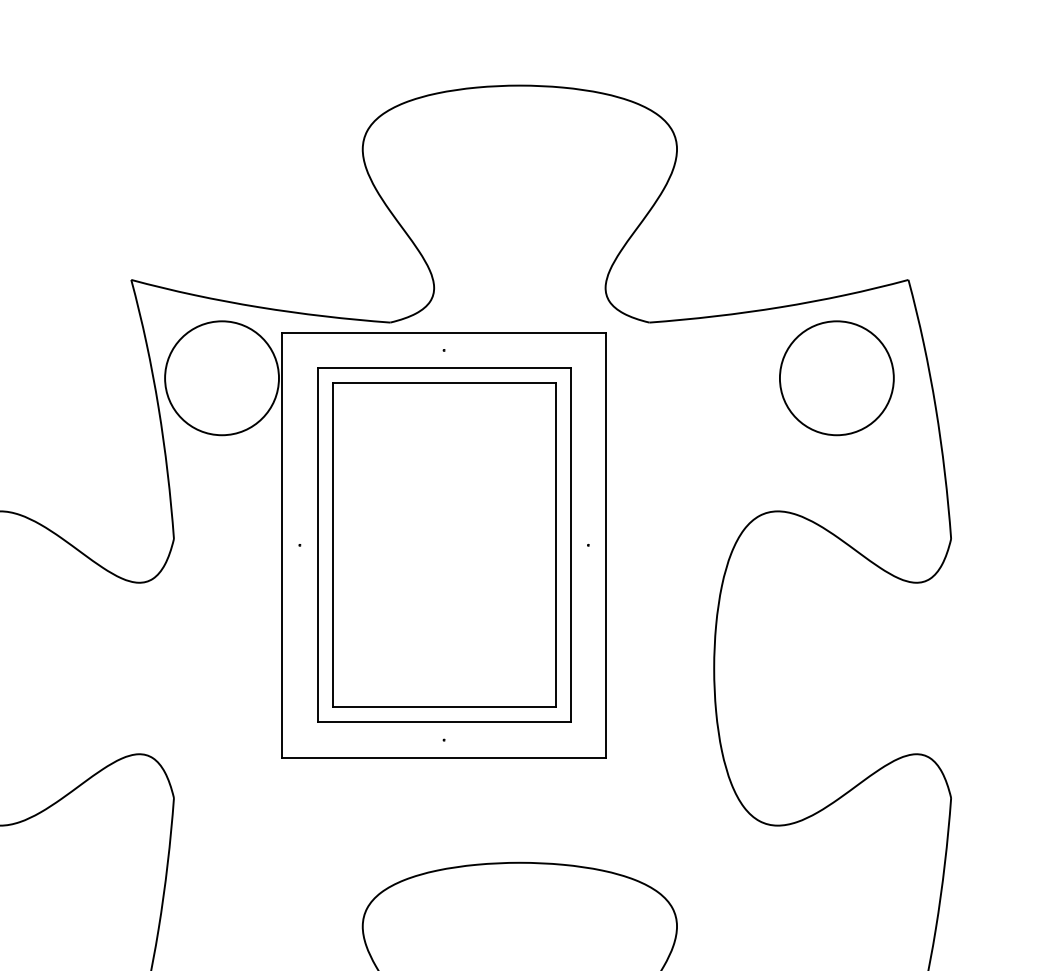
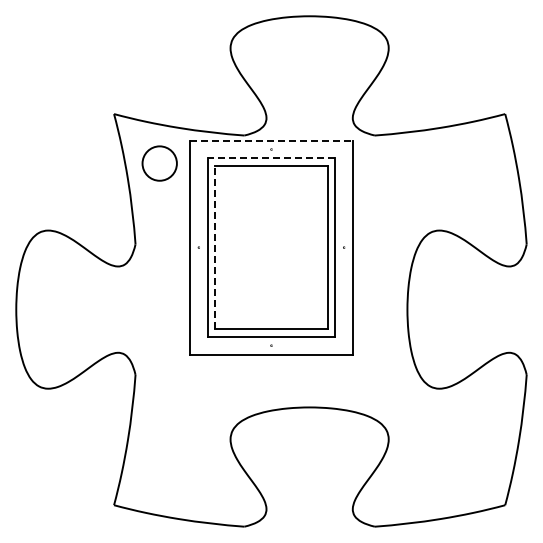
line: (444, 332) -> (271, 140), solid -> dashed
line: (444, 368) -> (271, 158), solid -> dashed
circle: (221, 378) -> (159, 163), size x0.6
circle: (835, 378) -> (468, 163), removed
line: (332, 545) -> (215, 247), solid -> dashed

